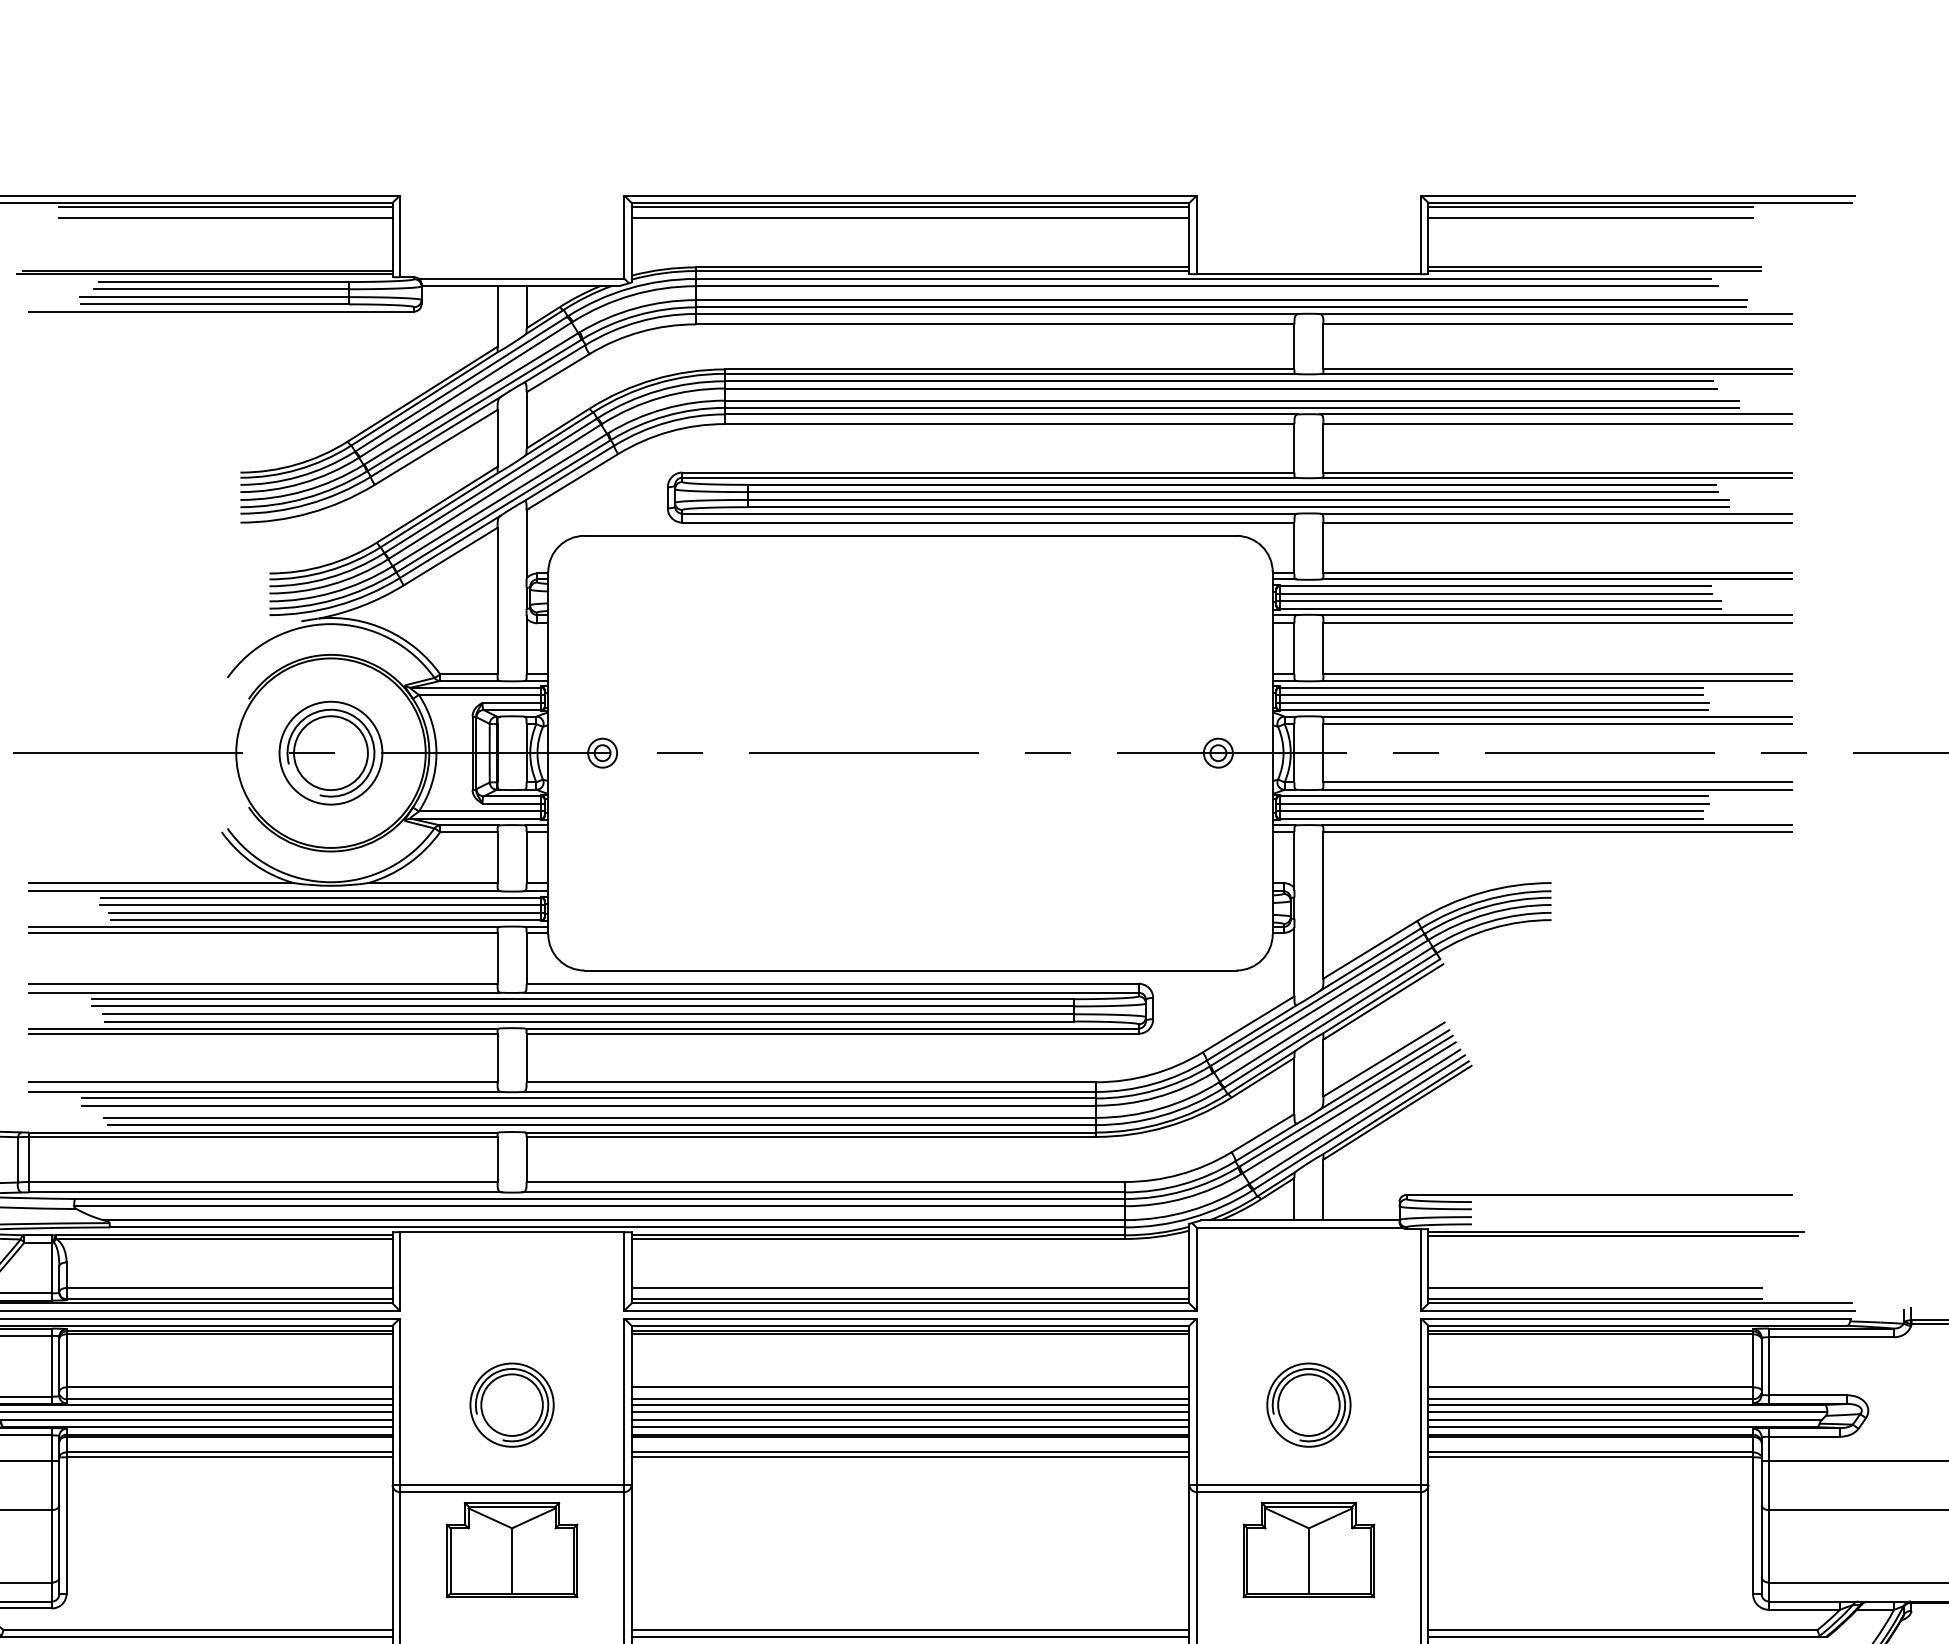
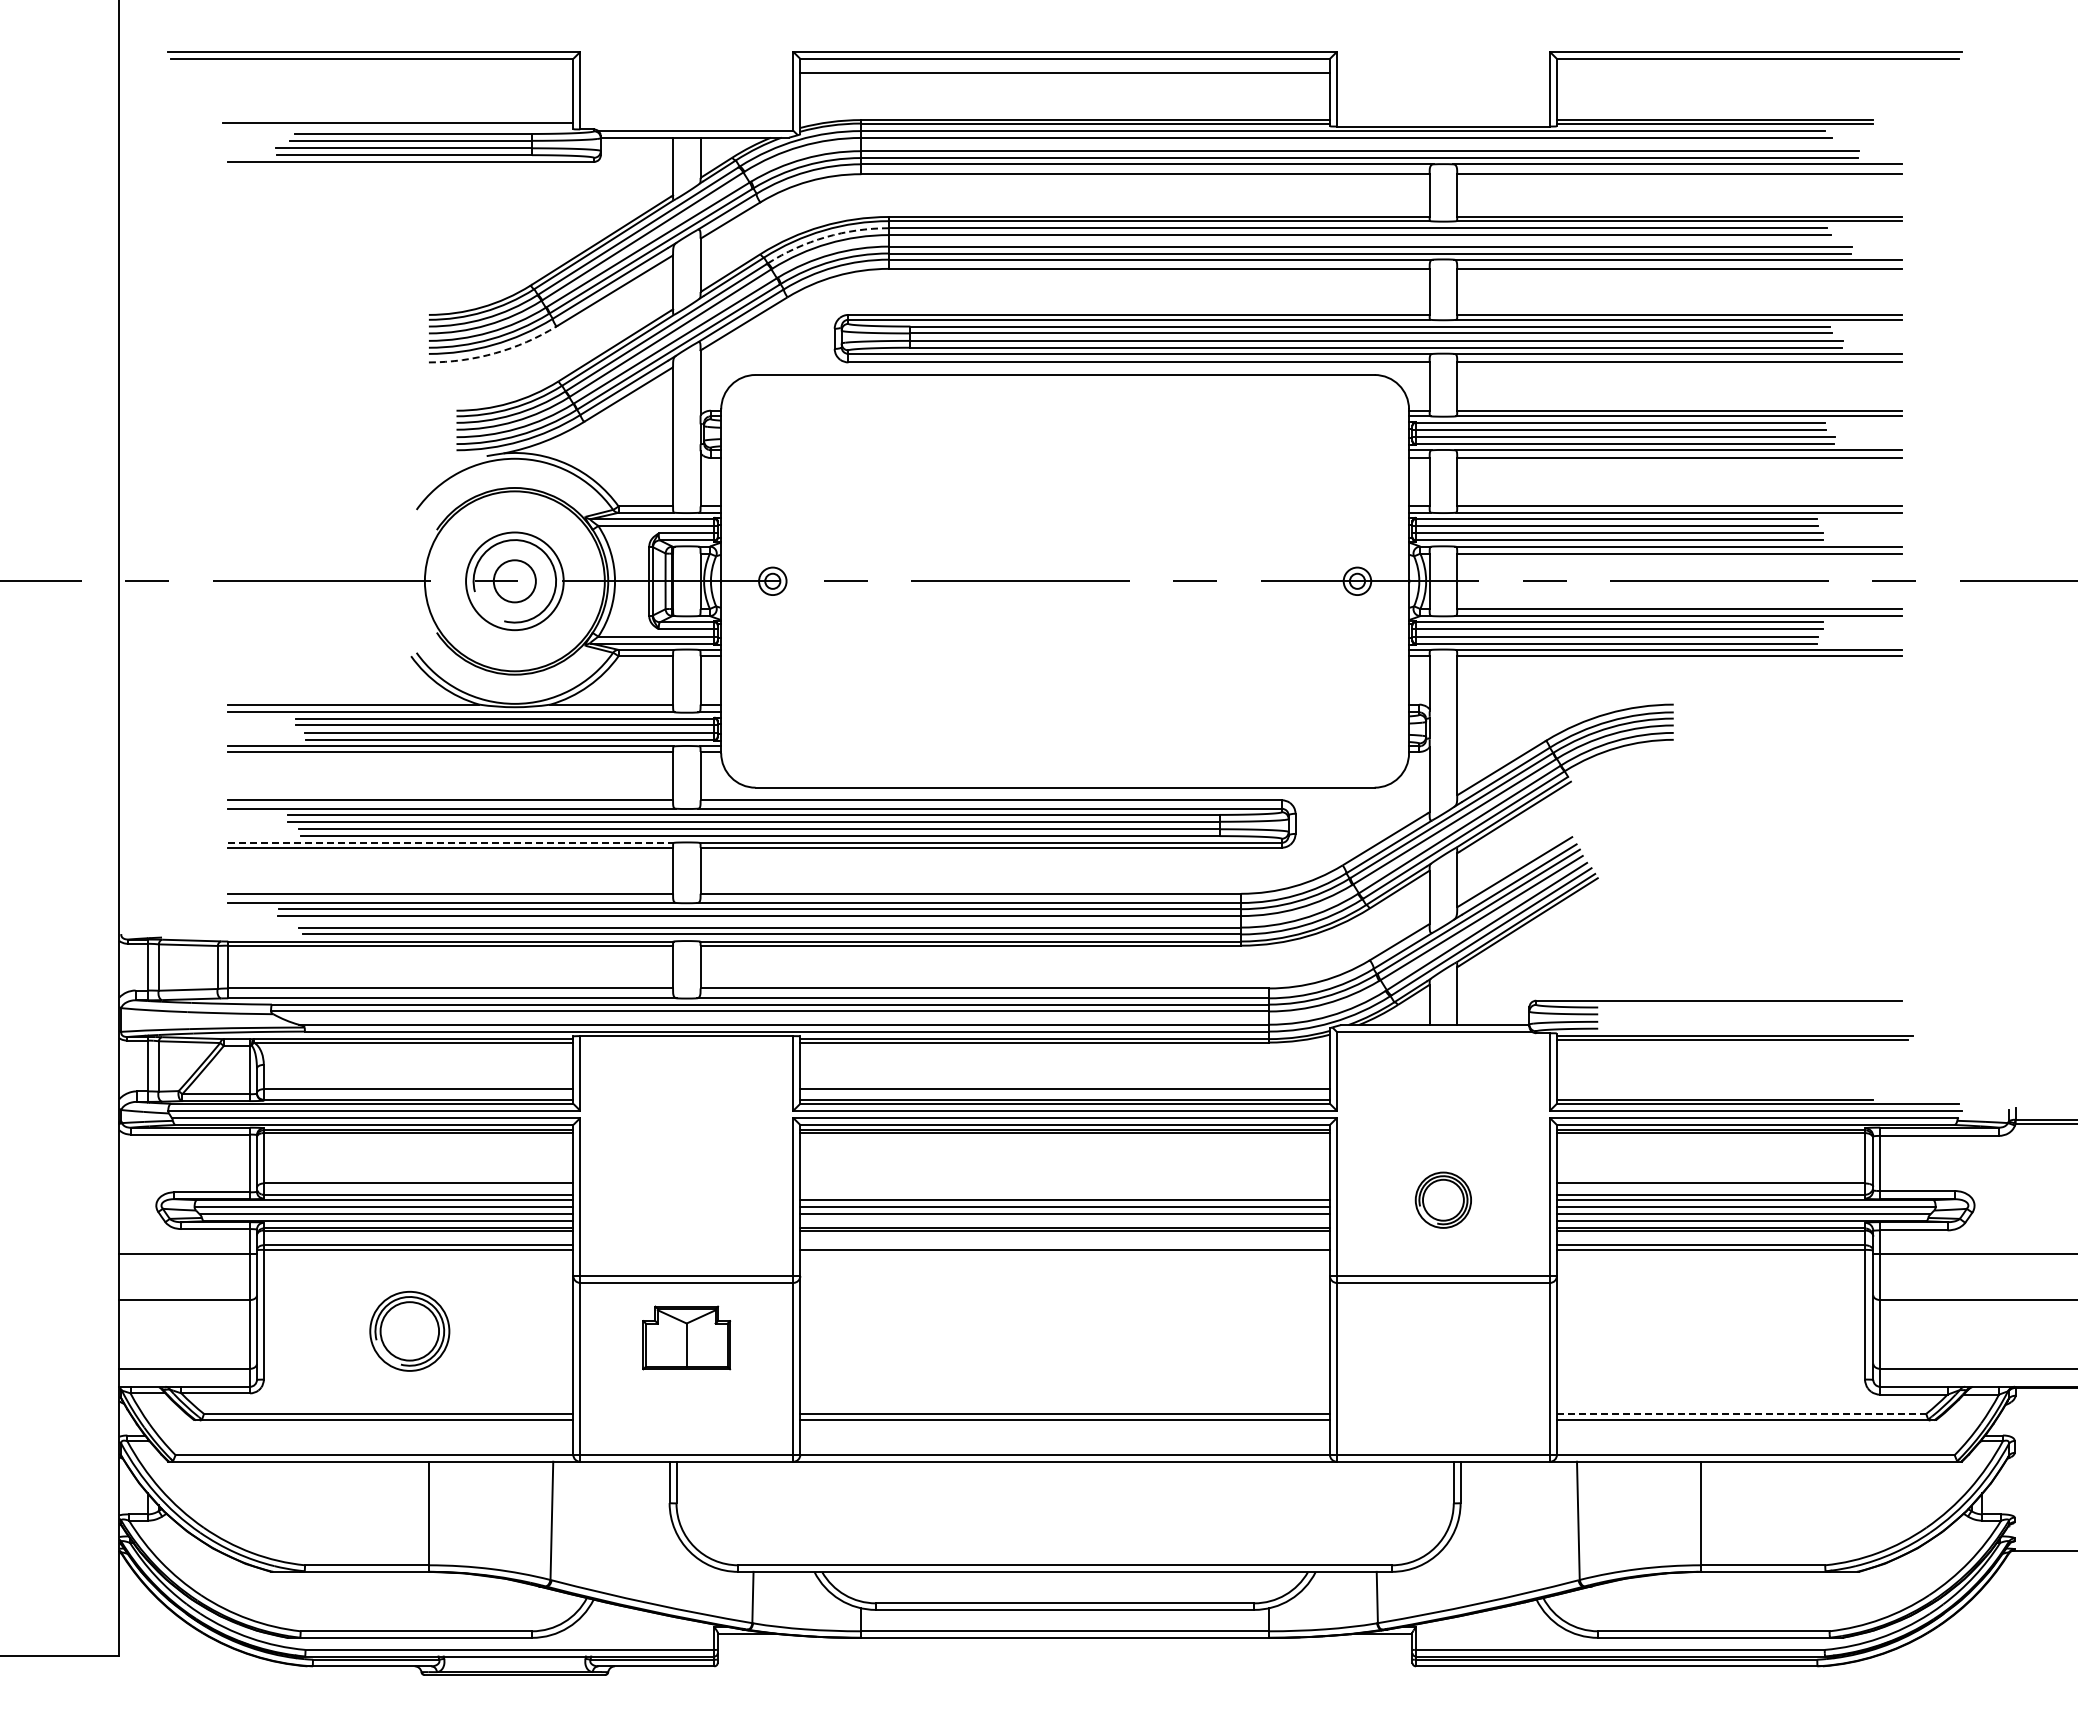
line: (225, 206) -> (414, 62), removed
line: (909, 206) -> (1064, 62), removed
line: (1590, 206) -> (1710, 62), removed
line: (225, 218) -> (414, 73), removed
line: (1590, 218) -> (1710, 73), removed
line: (205, 274) -> (395, 126), removed
arc: (658, 391) -> (825, 237), solid -> dashed
arc: (310, 513) -> (495, 353), solid -> dashed
circle: (330, 753) -> (514, 581), size x0.6
line: (264, 1028) -> (451, 842), solid -> dashed
line: (1594, 1288) -> (1714, 1089), removed
line: (909, 1387) -> (1064, 1183), removed
line: (909, 1398) -> (1064, 1194), removed
part: (511, 1404) -> (409, 1330), moved
part: (1309, 1404) -> (1443, 1199), size x0.7
line: (909, 1427) -> (1064, 1221), removed
line: (909, 1452) -> (1064, 1245), removed
part: (511, 1549) -> (686, 1337), size x0.7
part: (1309, 1549) -> (1443, 1337), removed
line: (1622, 1629) -> (1741, 1413), solid -> dashed

